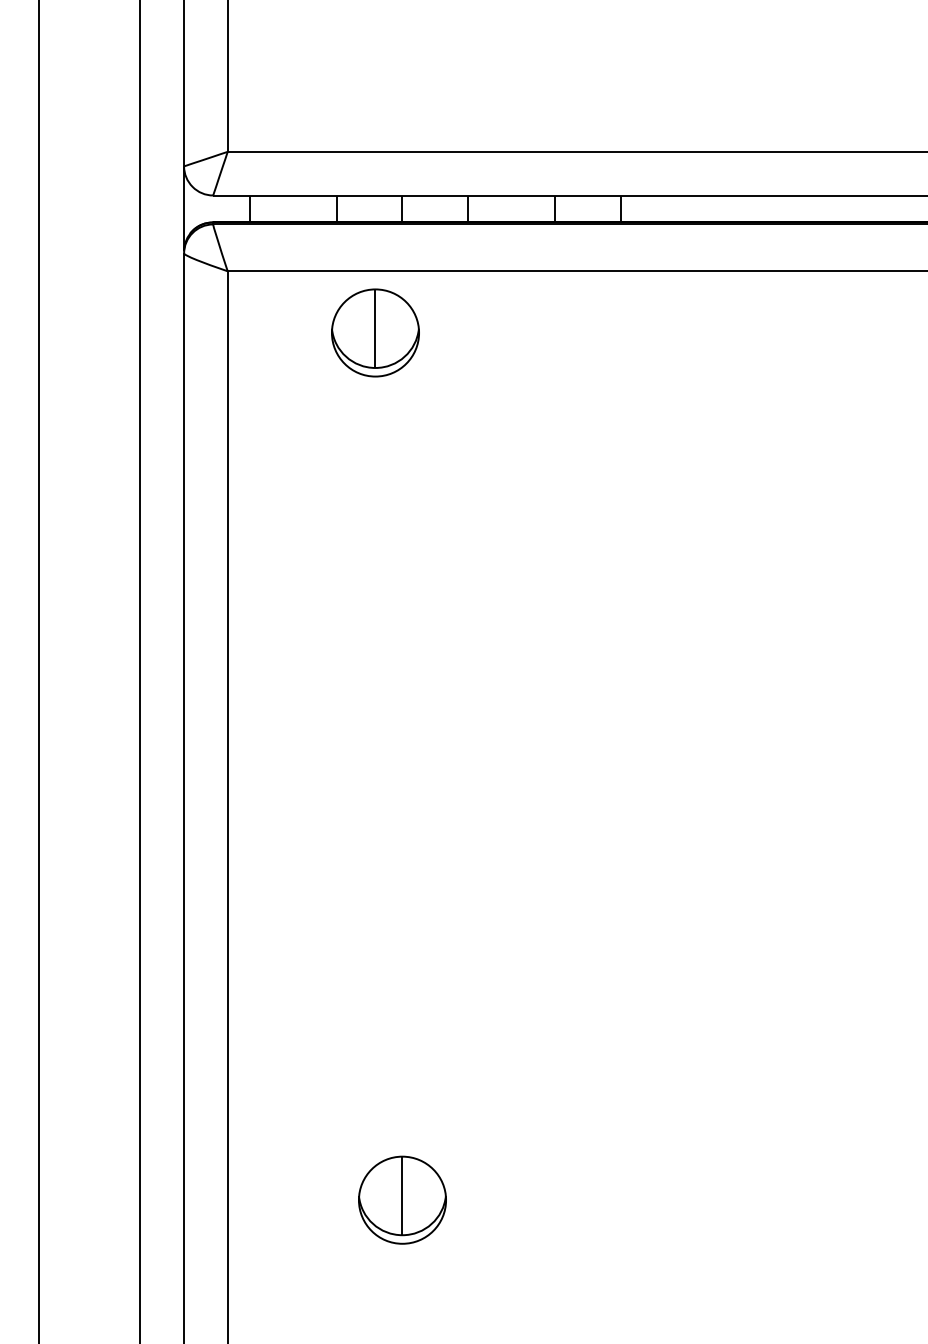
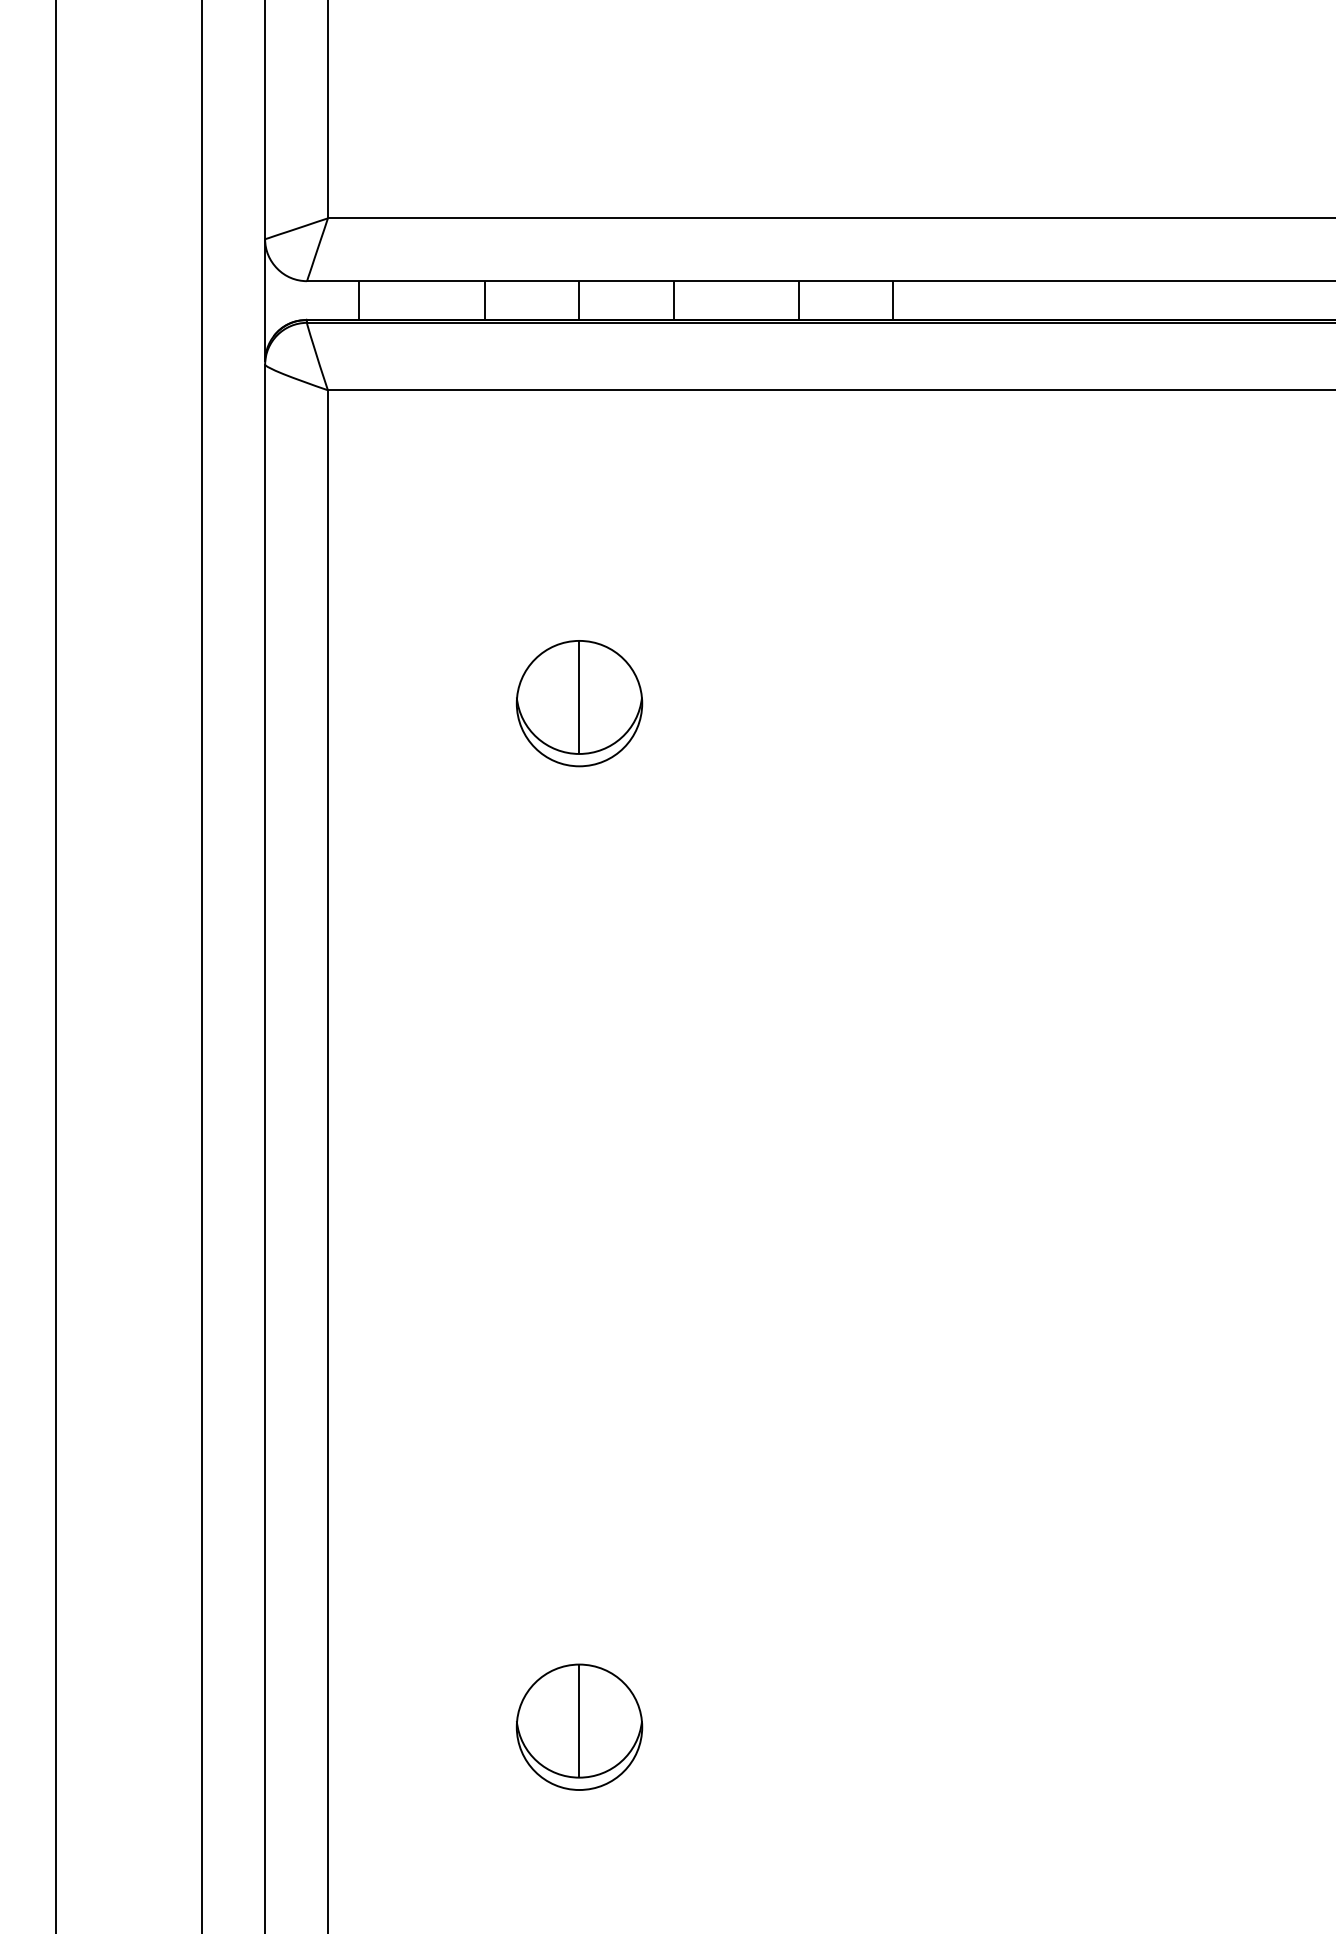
part: (375, 332) -> (579, 702), moved

